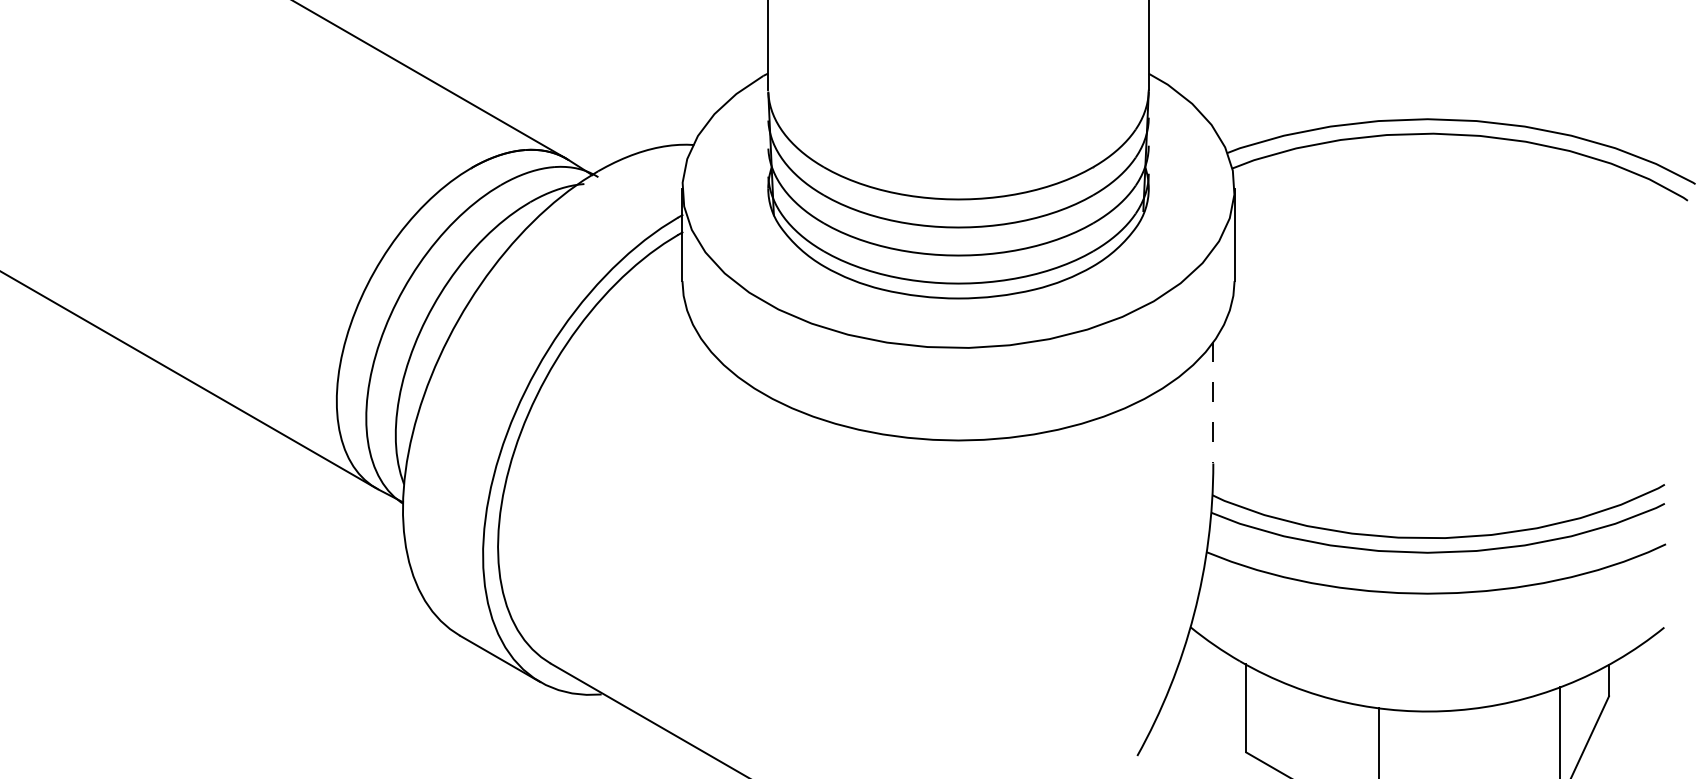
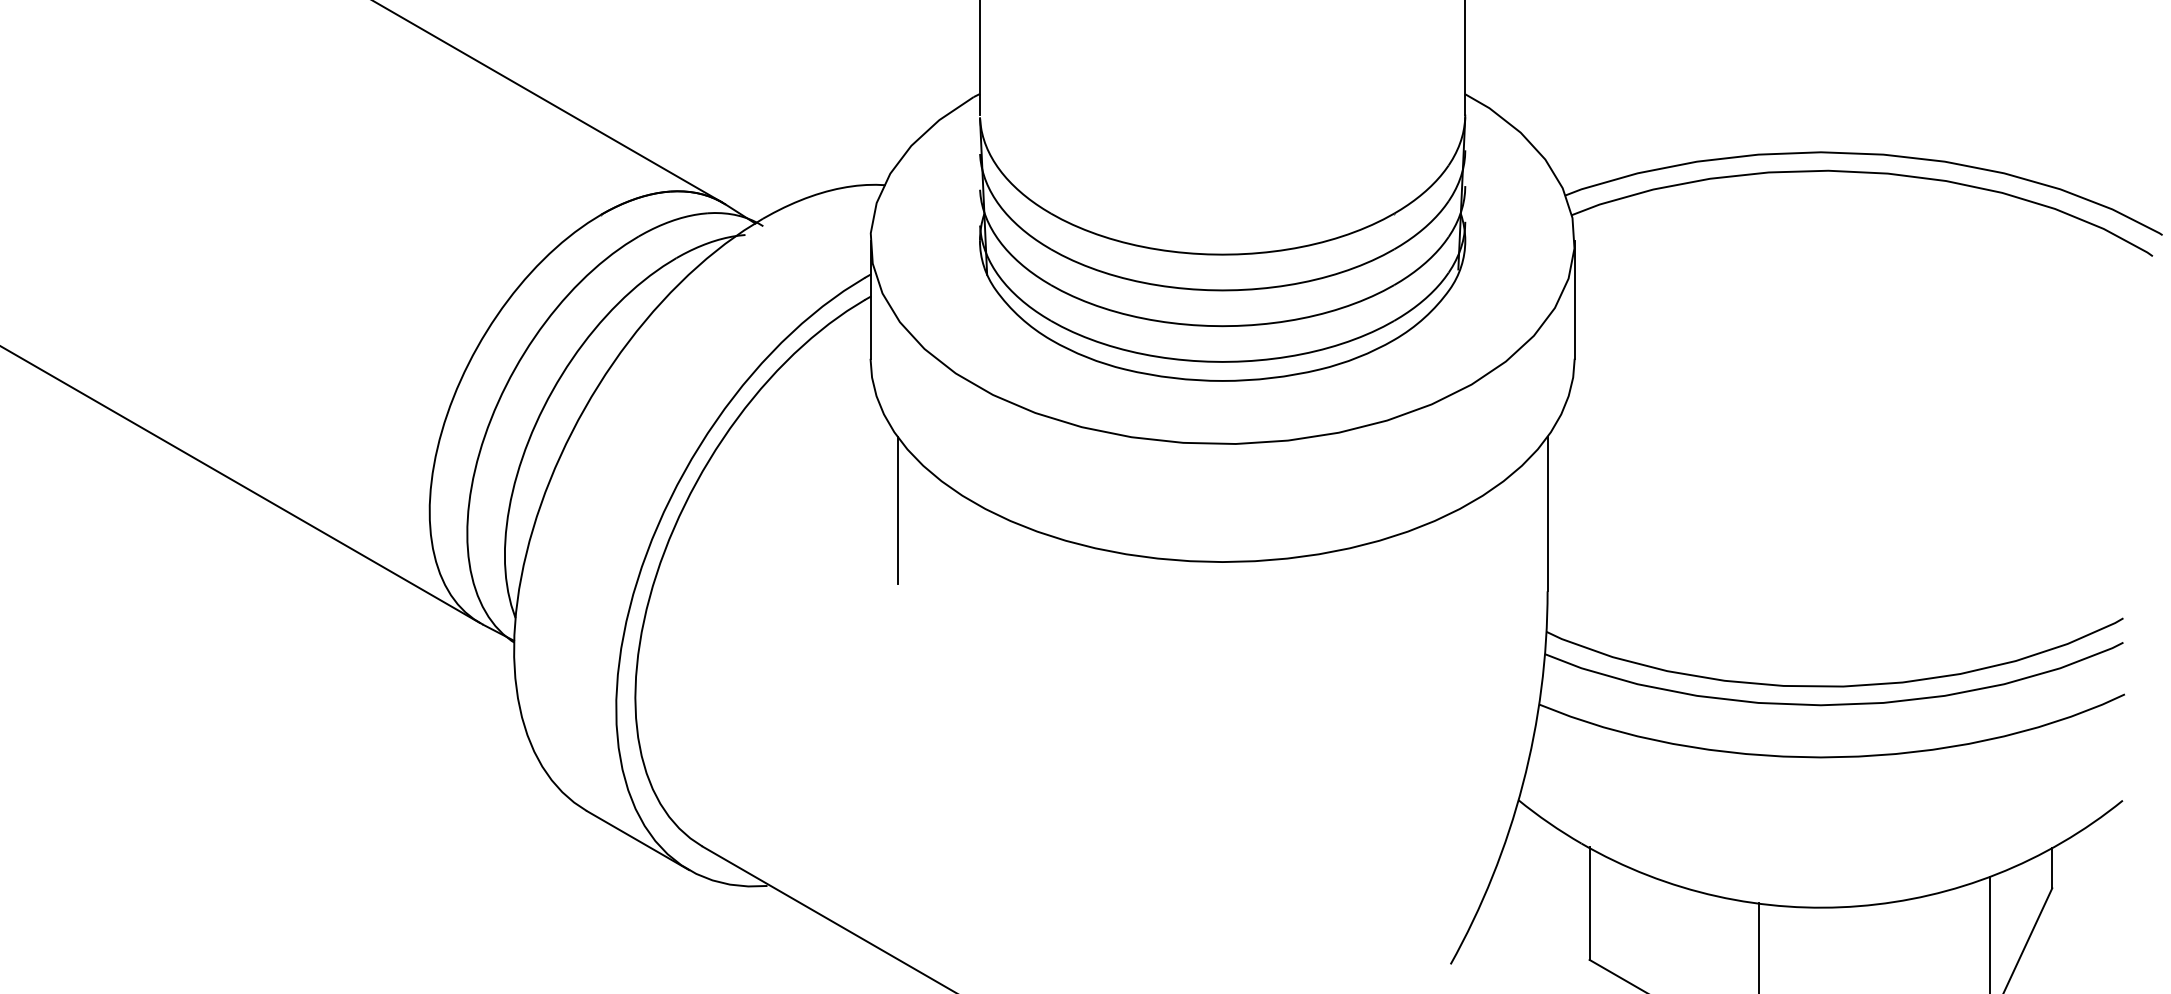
line: (703, 399) -> (897, 509), added
line: (1213, 403) -> (1547, 514), dashed -> solid

